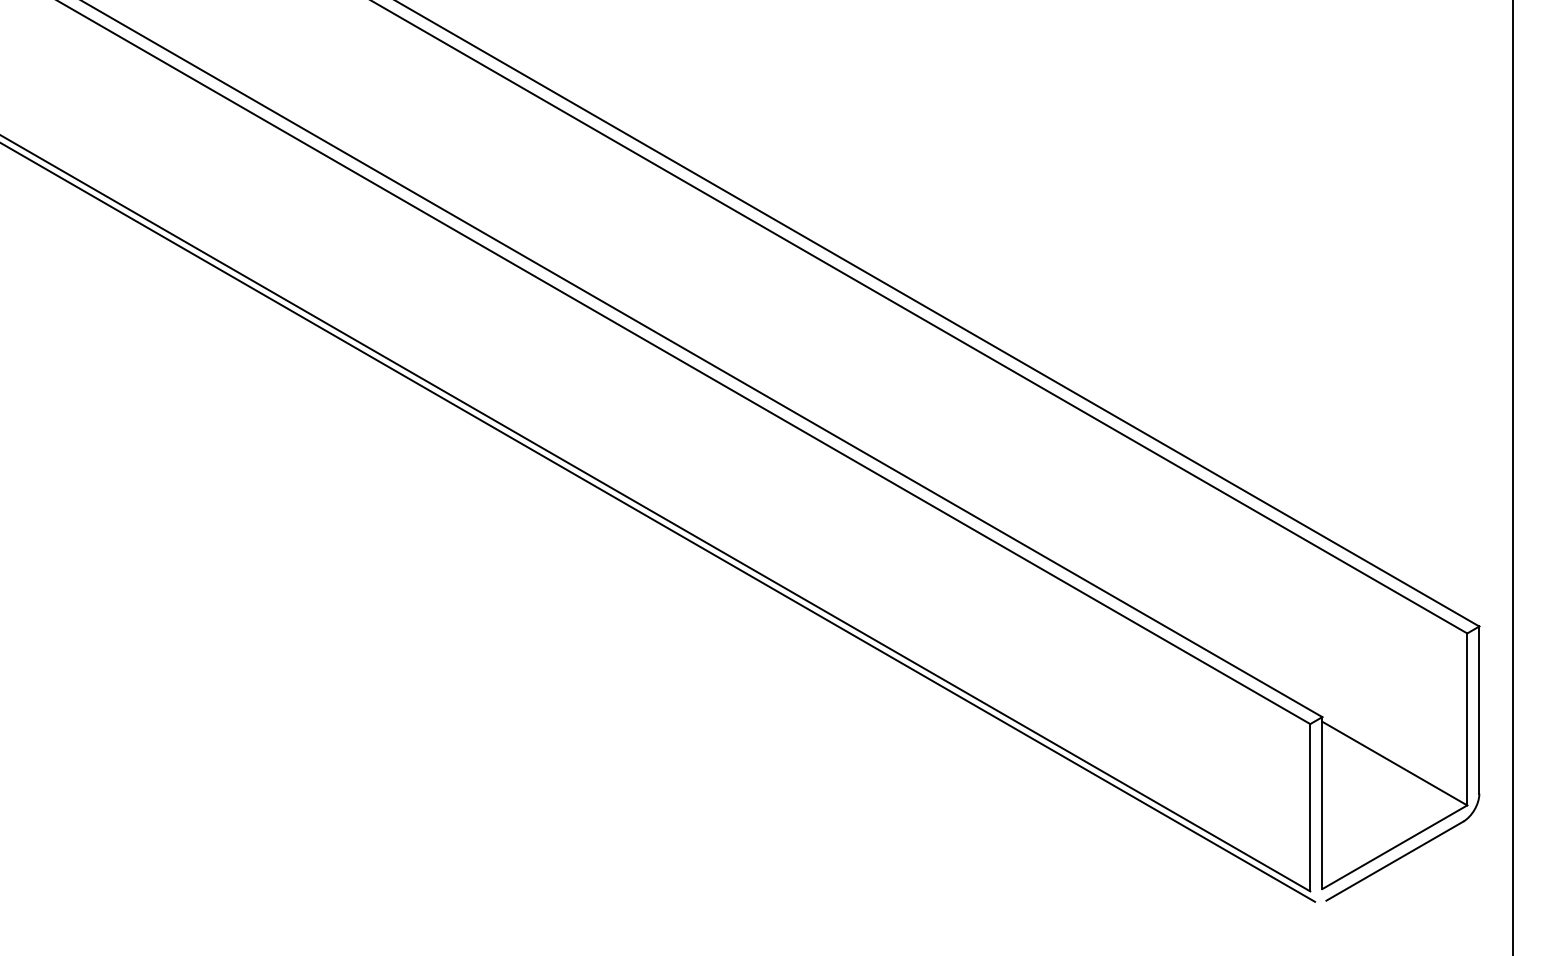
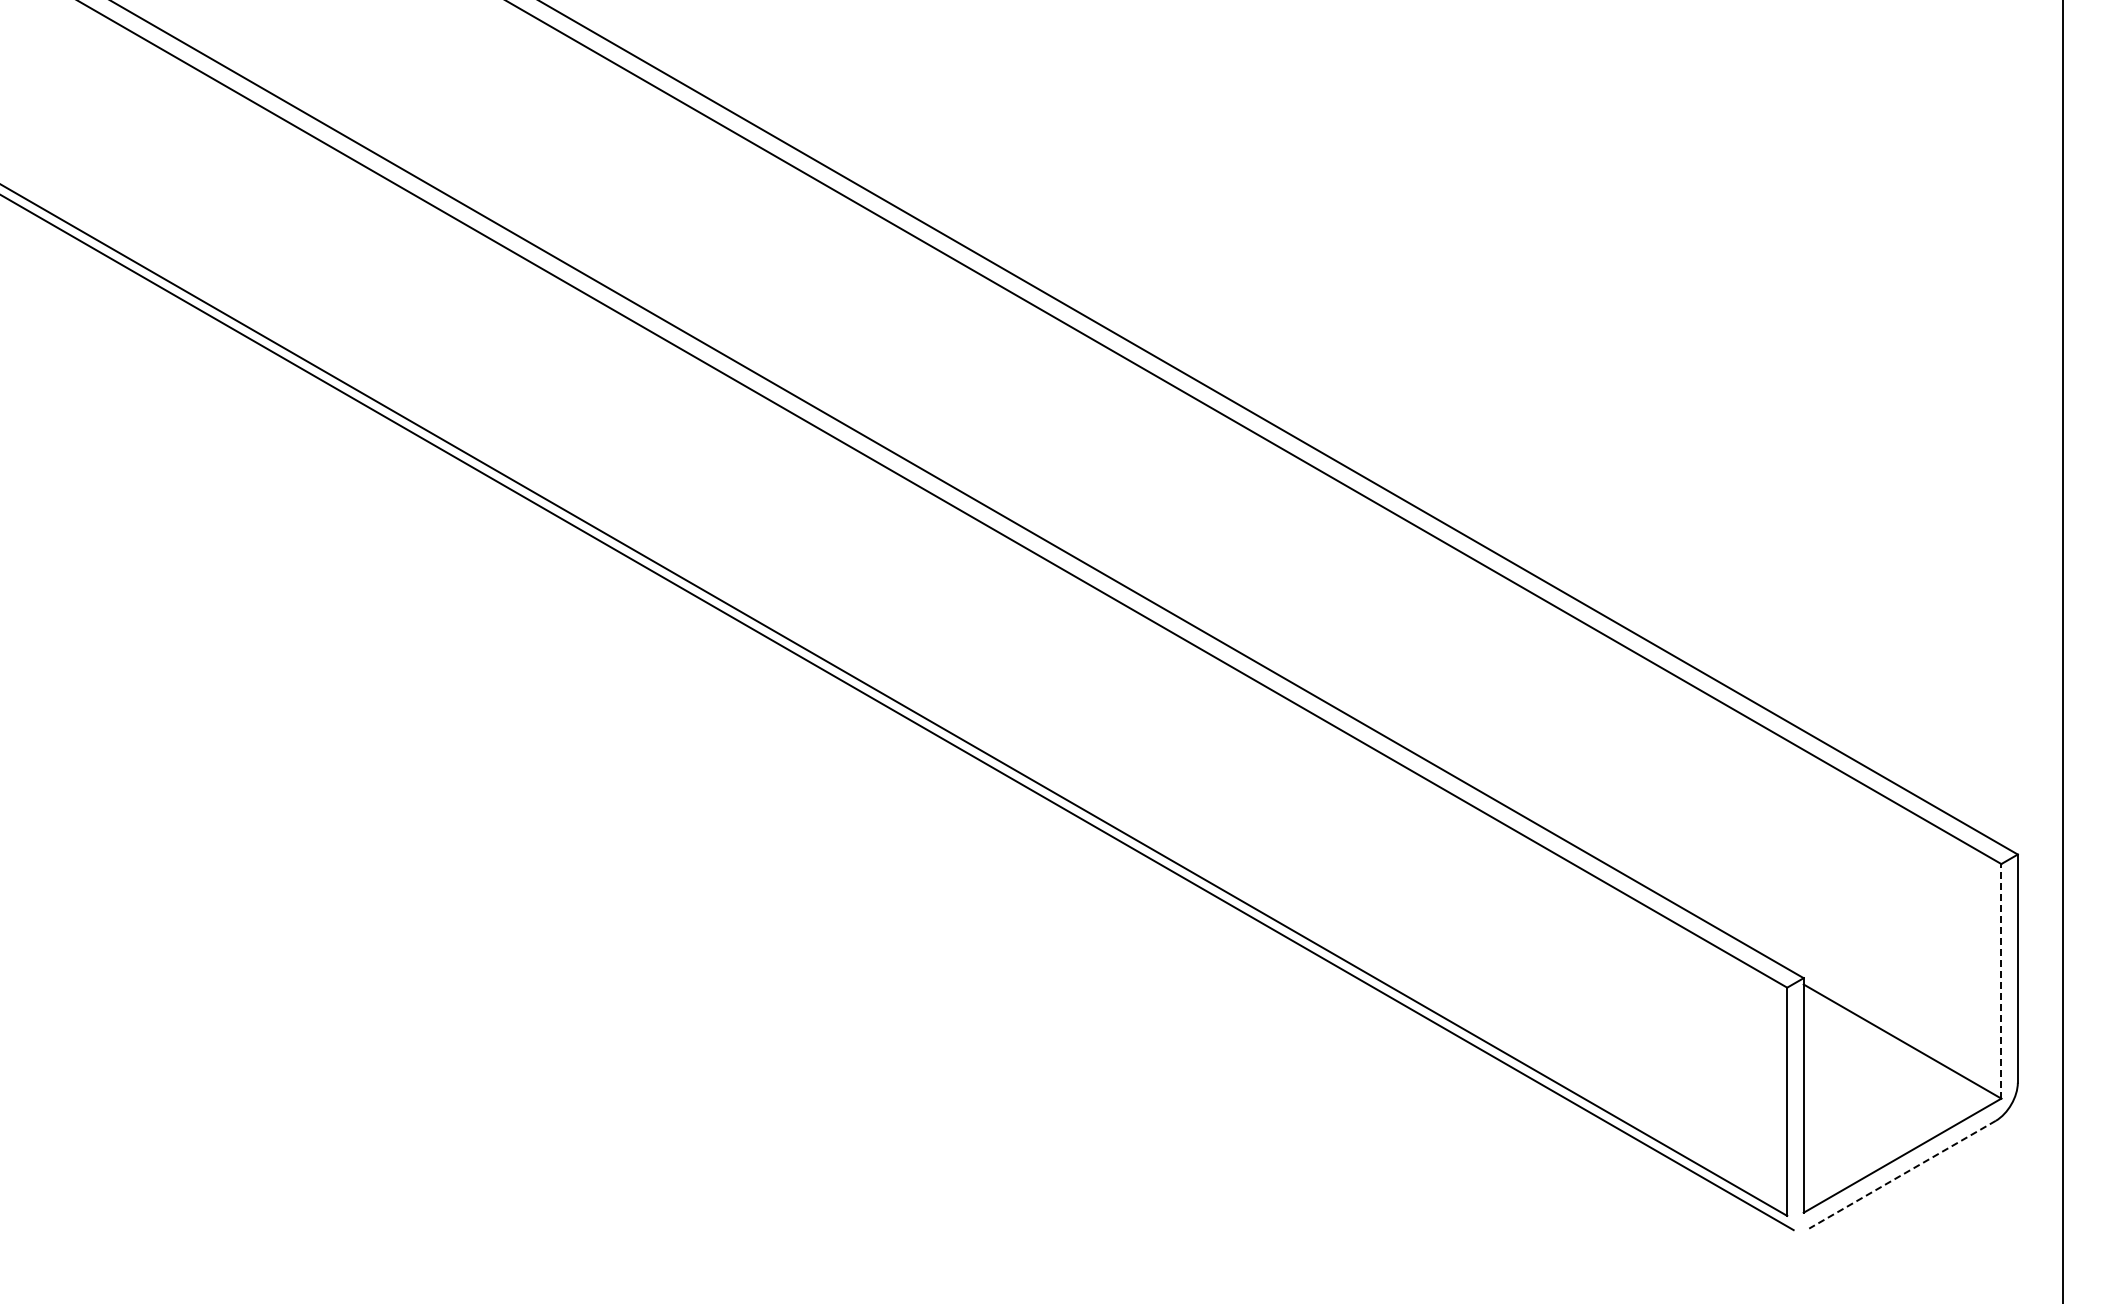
line: (1467, 718) -> (2001, 980), solid -> dashed
line: (1394, 861) -> (1902, 1174), solid -> dashed

